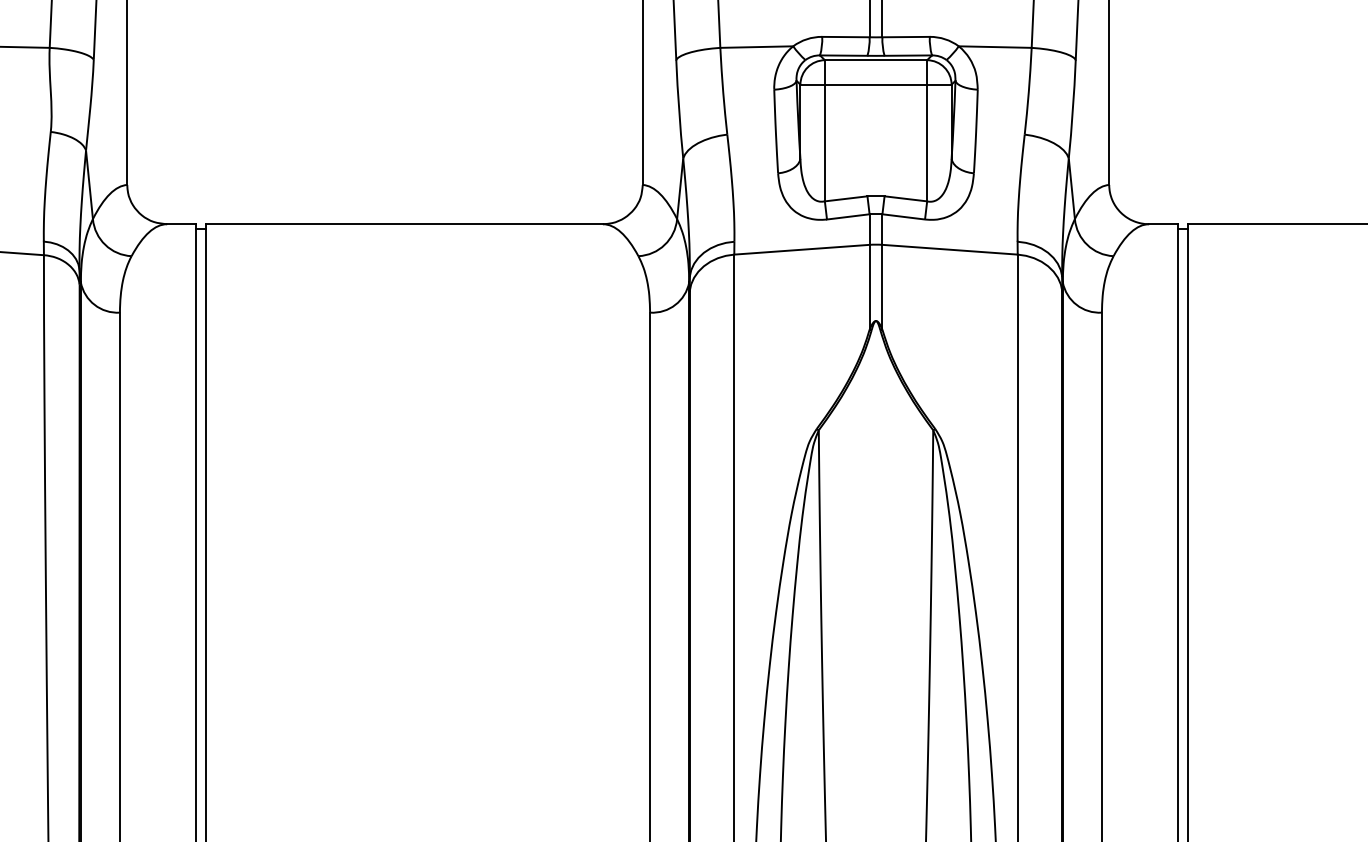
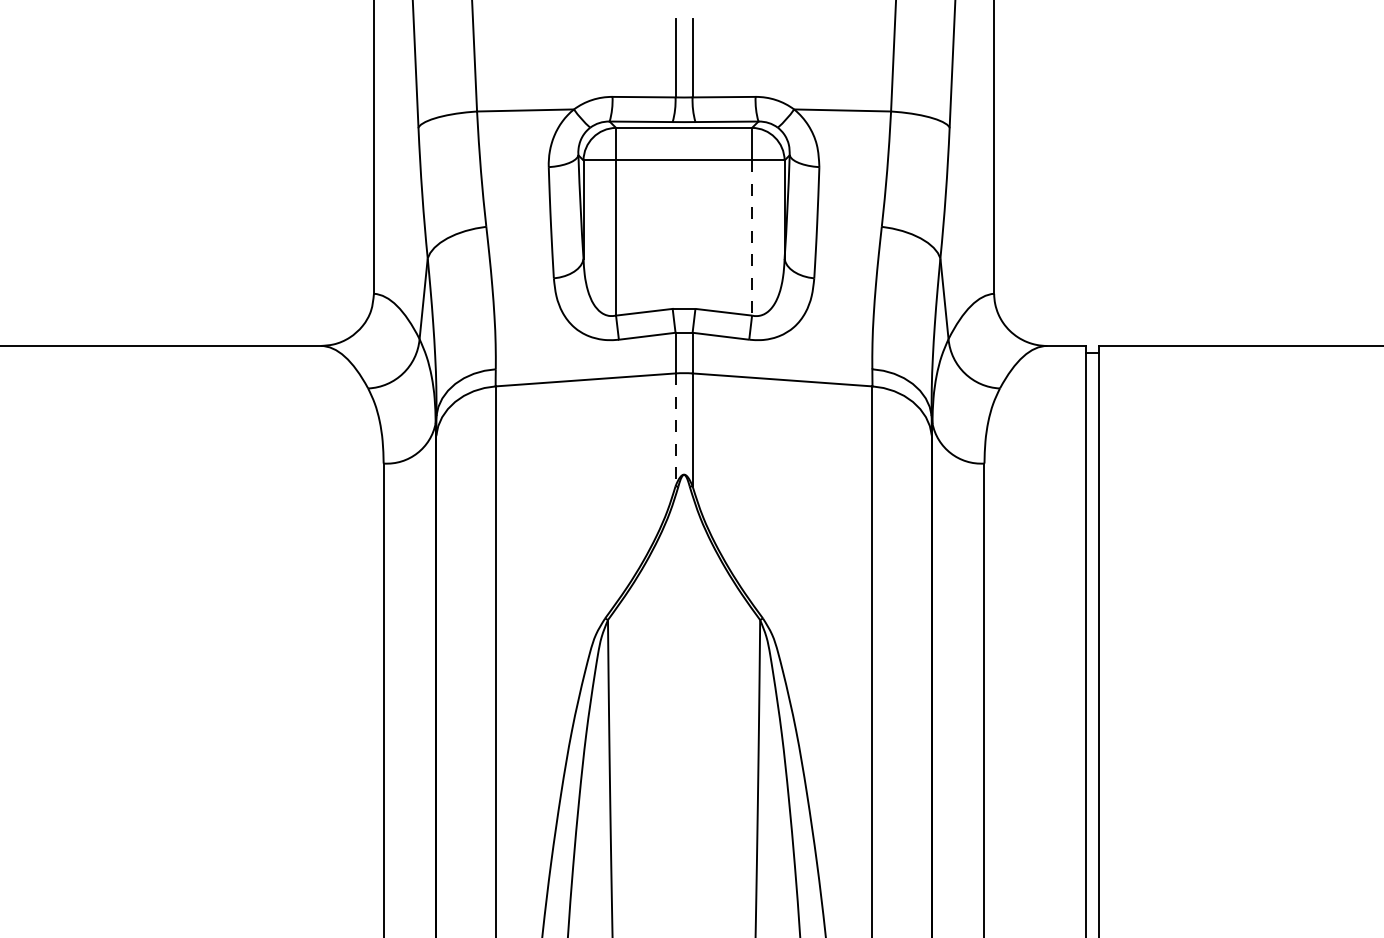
line: (927, 143) -> (752, 238), solid -> dashed
line: (869, 287) -> (675, 430), solid -> dashed

